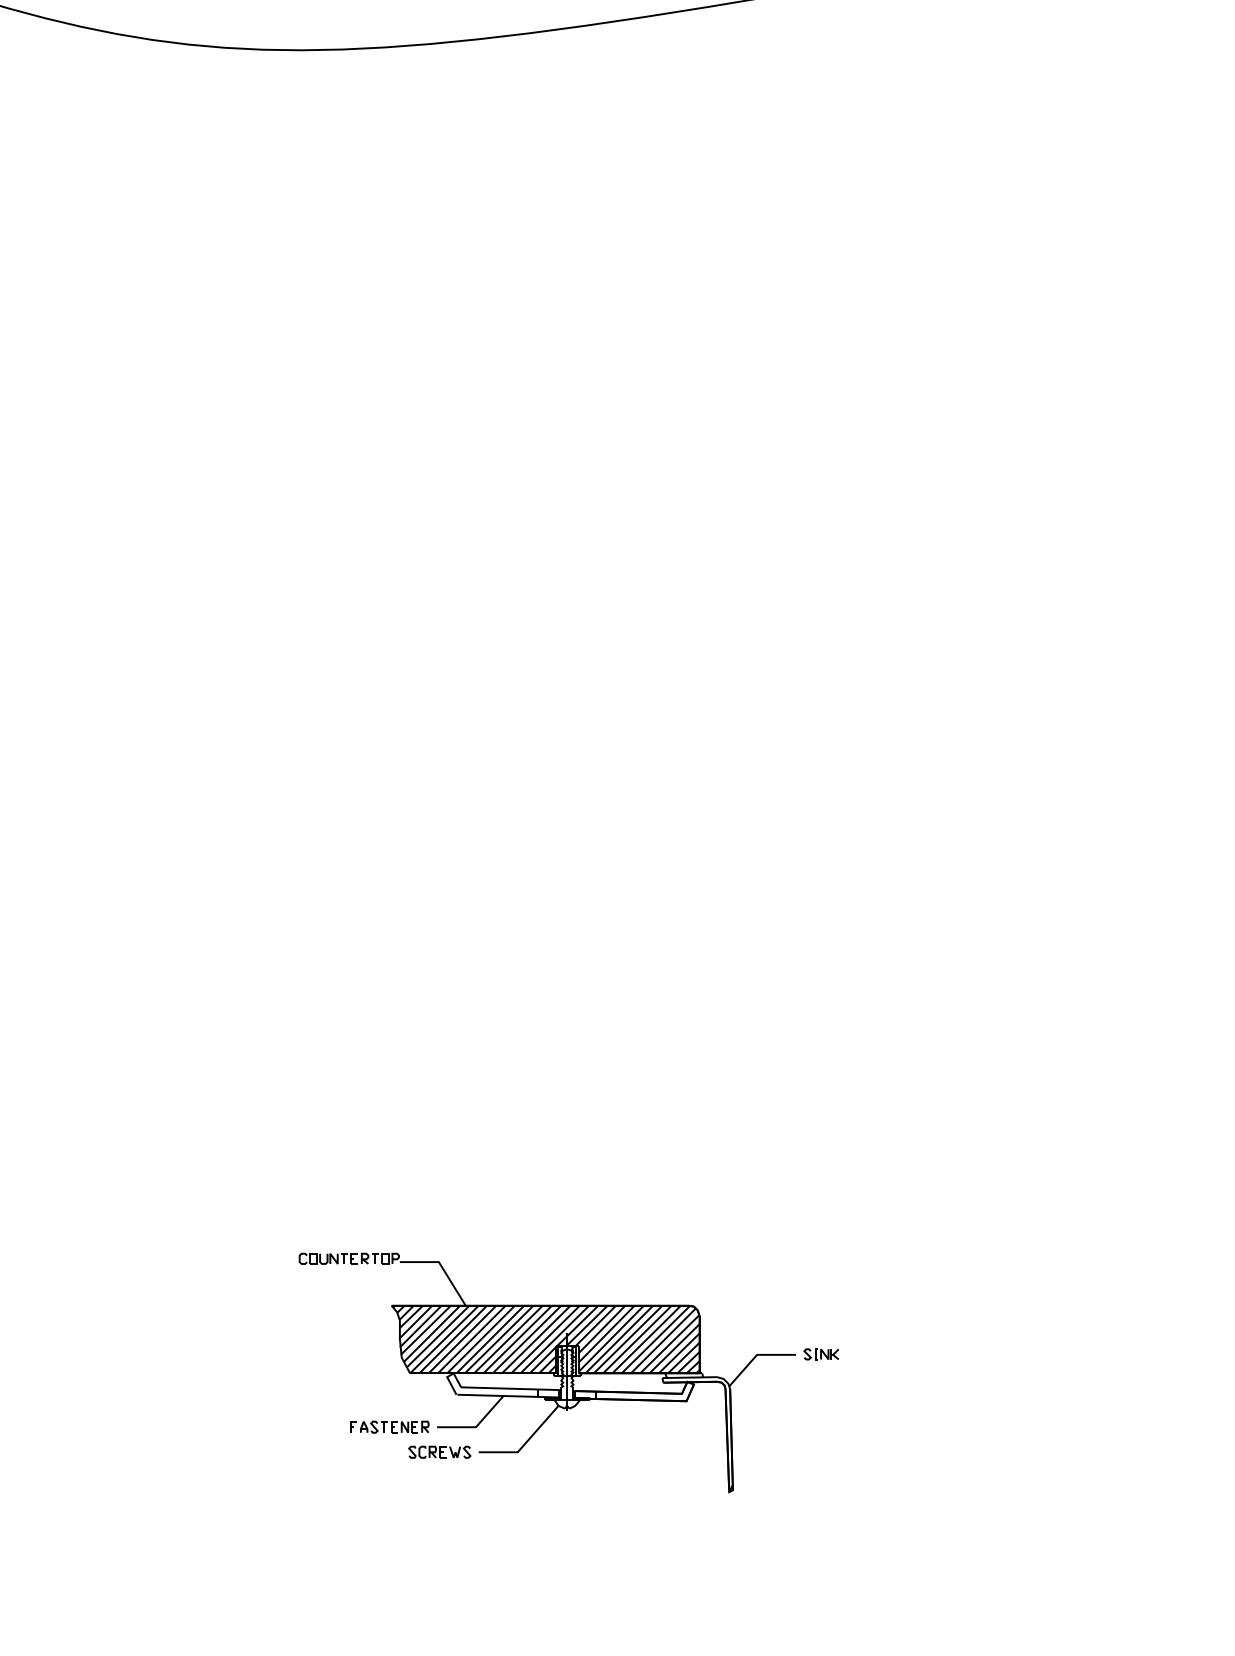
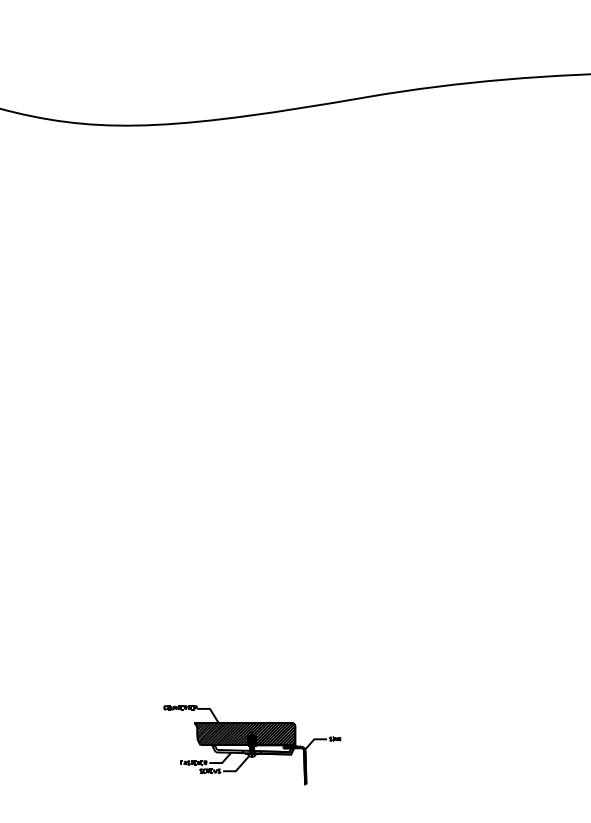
part: (568, 1373) -> (252, 745), size x0.7

